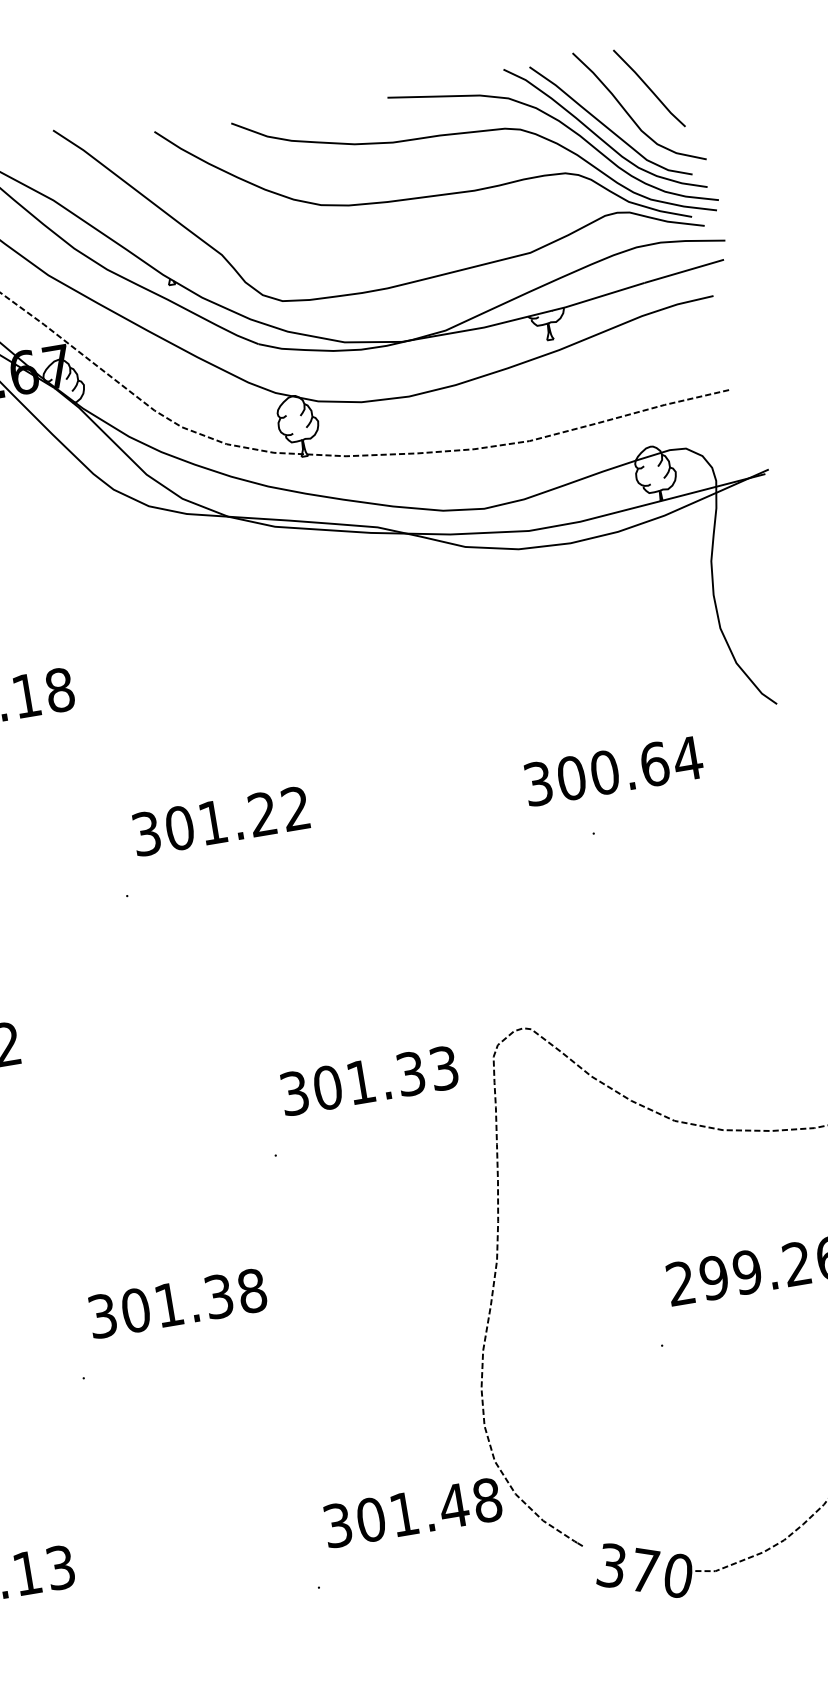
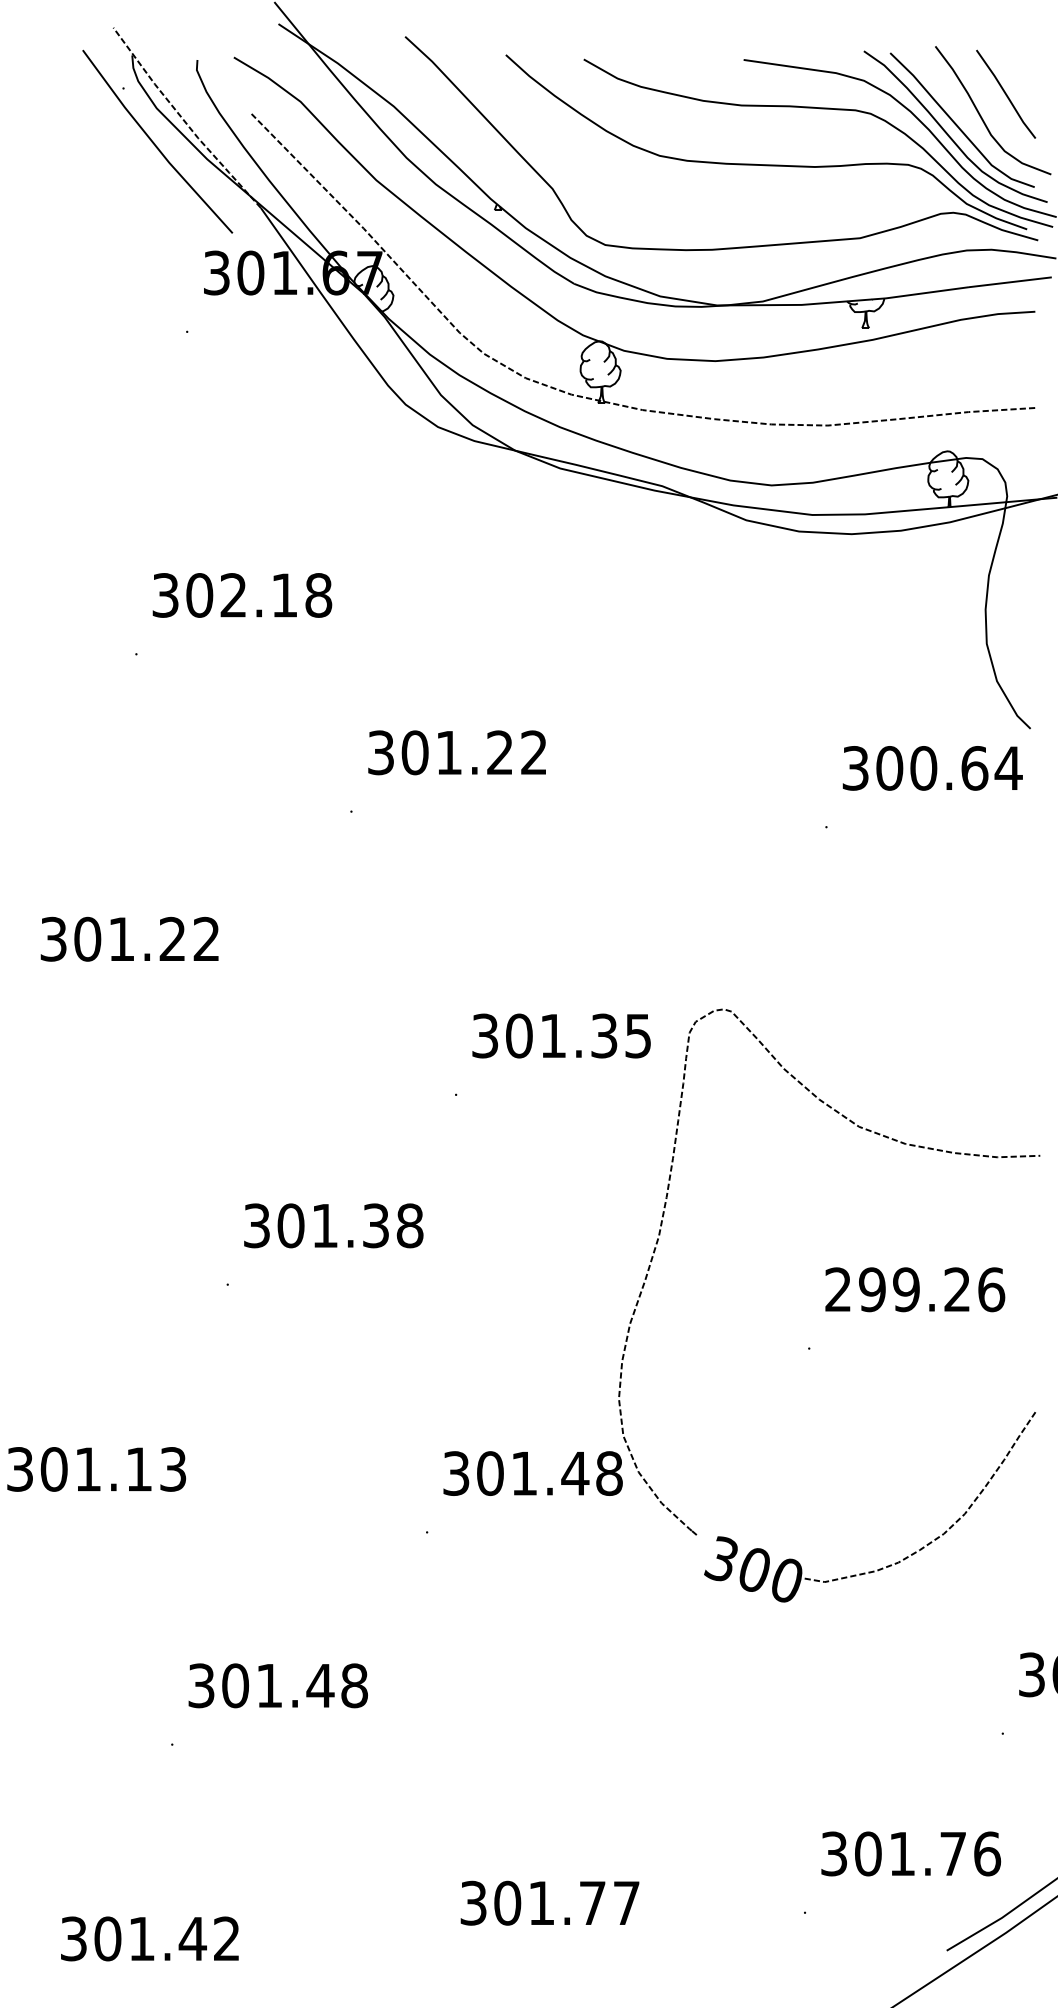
text: (613, 771) -> (932, 768), moved
text: (444, 1067) -> (638, 1035), 301.33 -> 301.35
text: (646, 1569) -> (756, 1568), 370 -> 300

